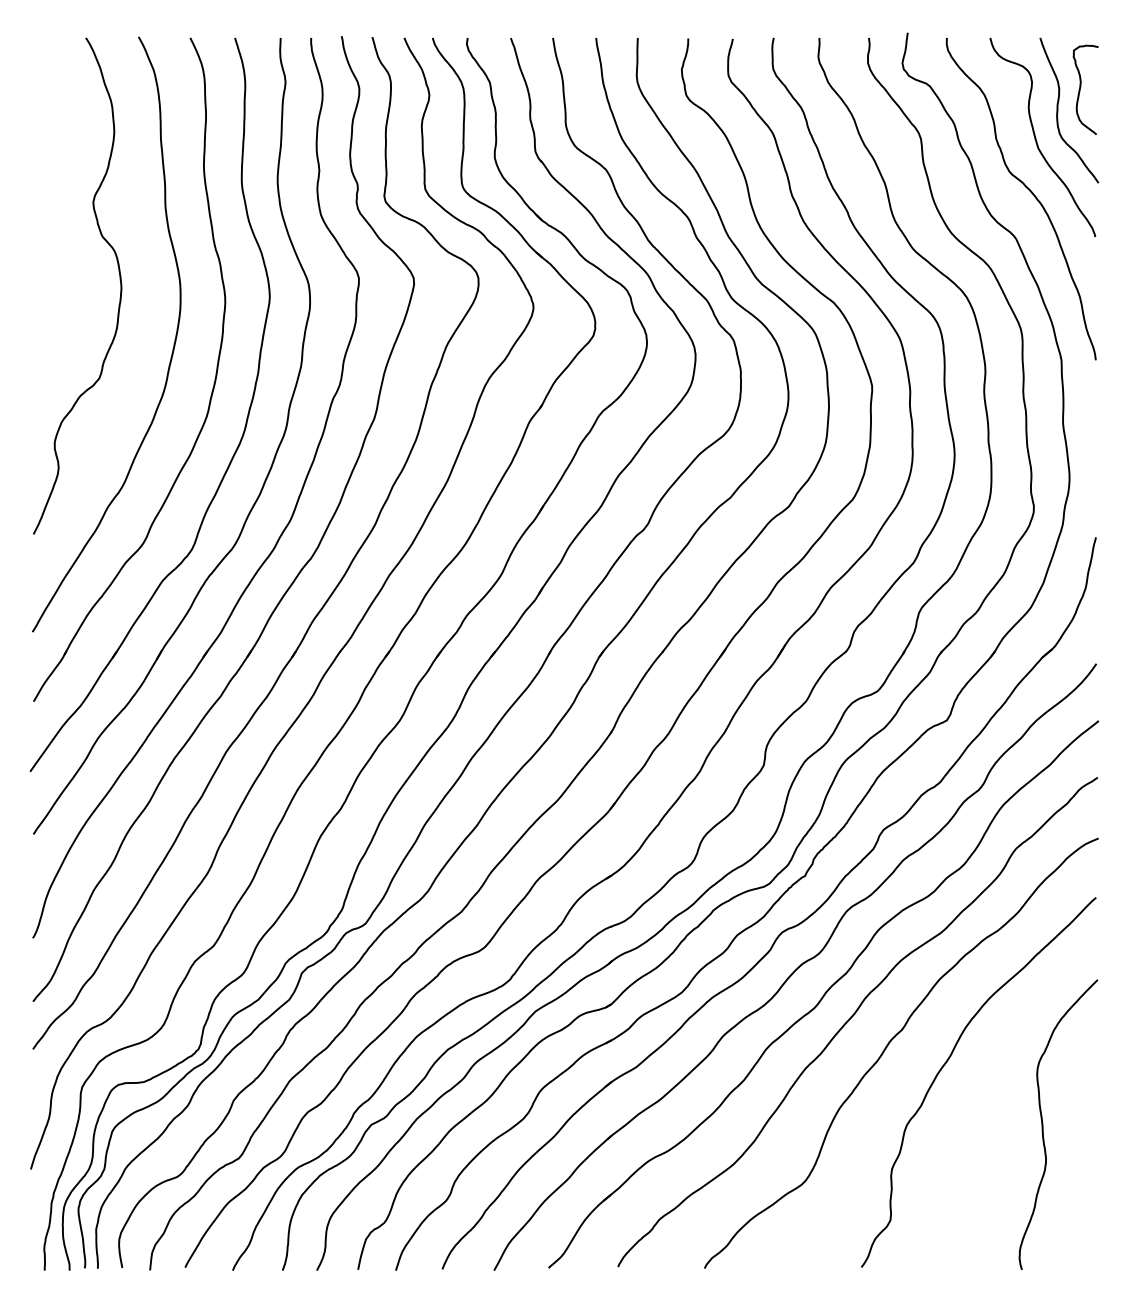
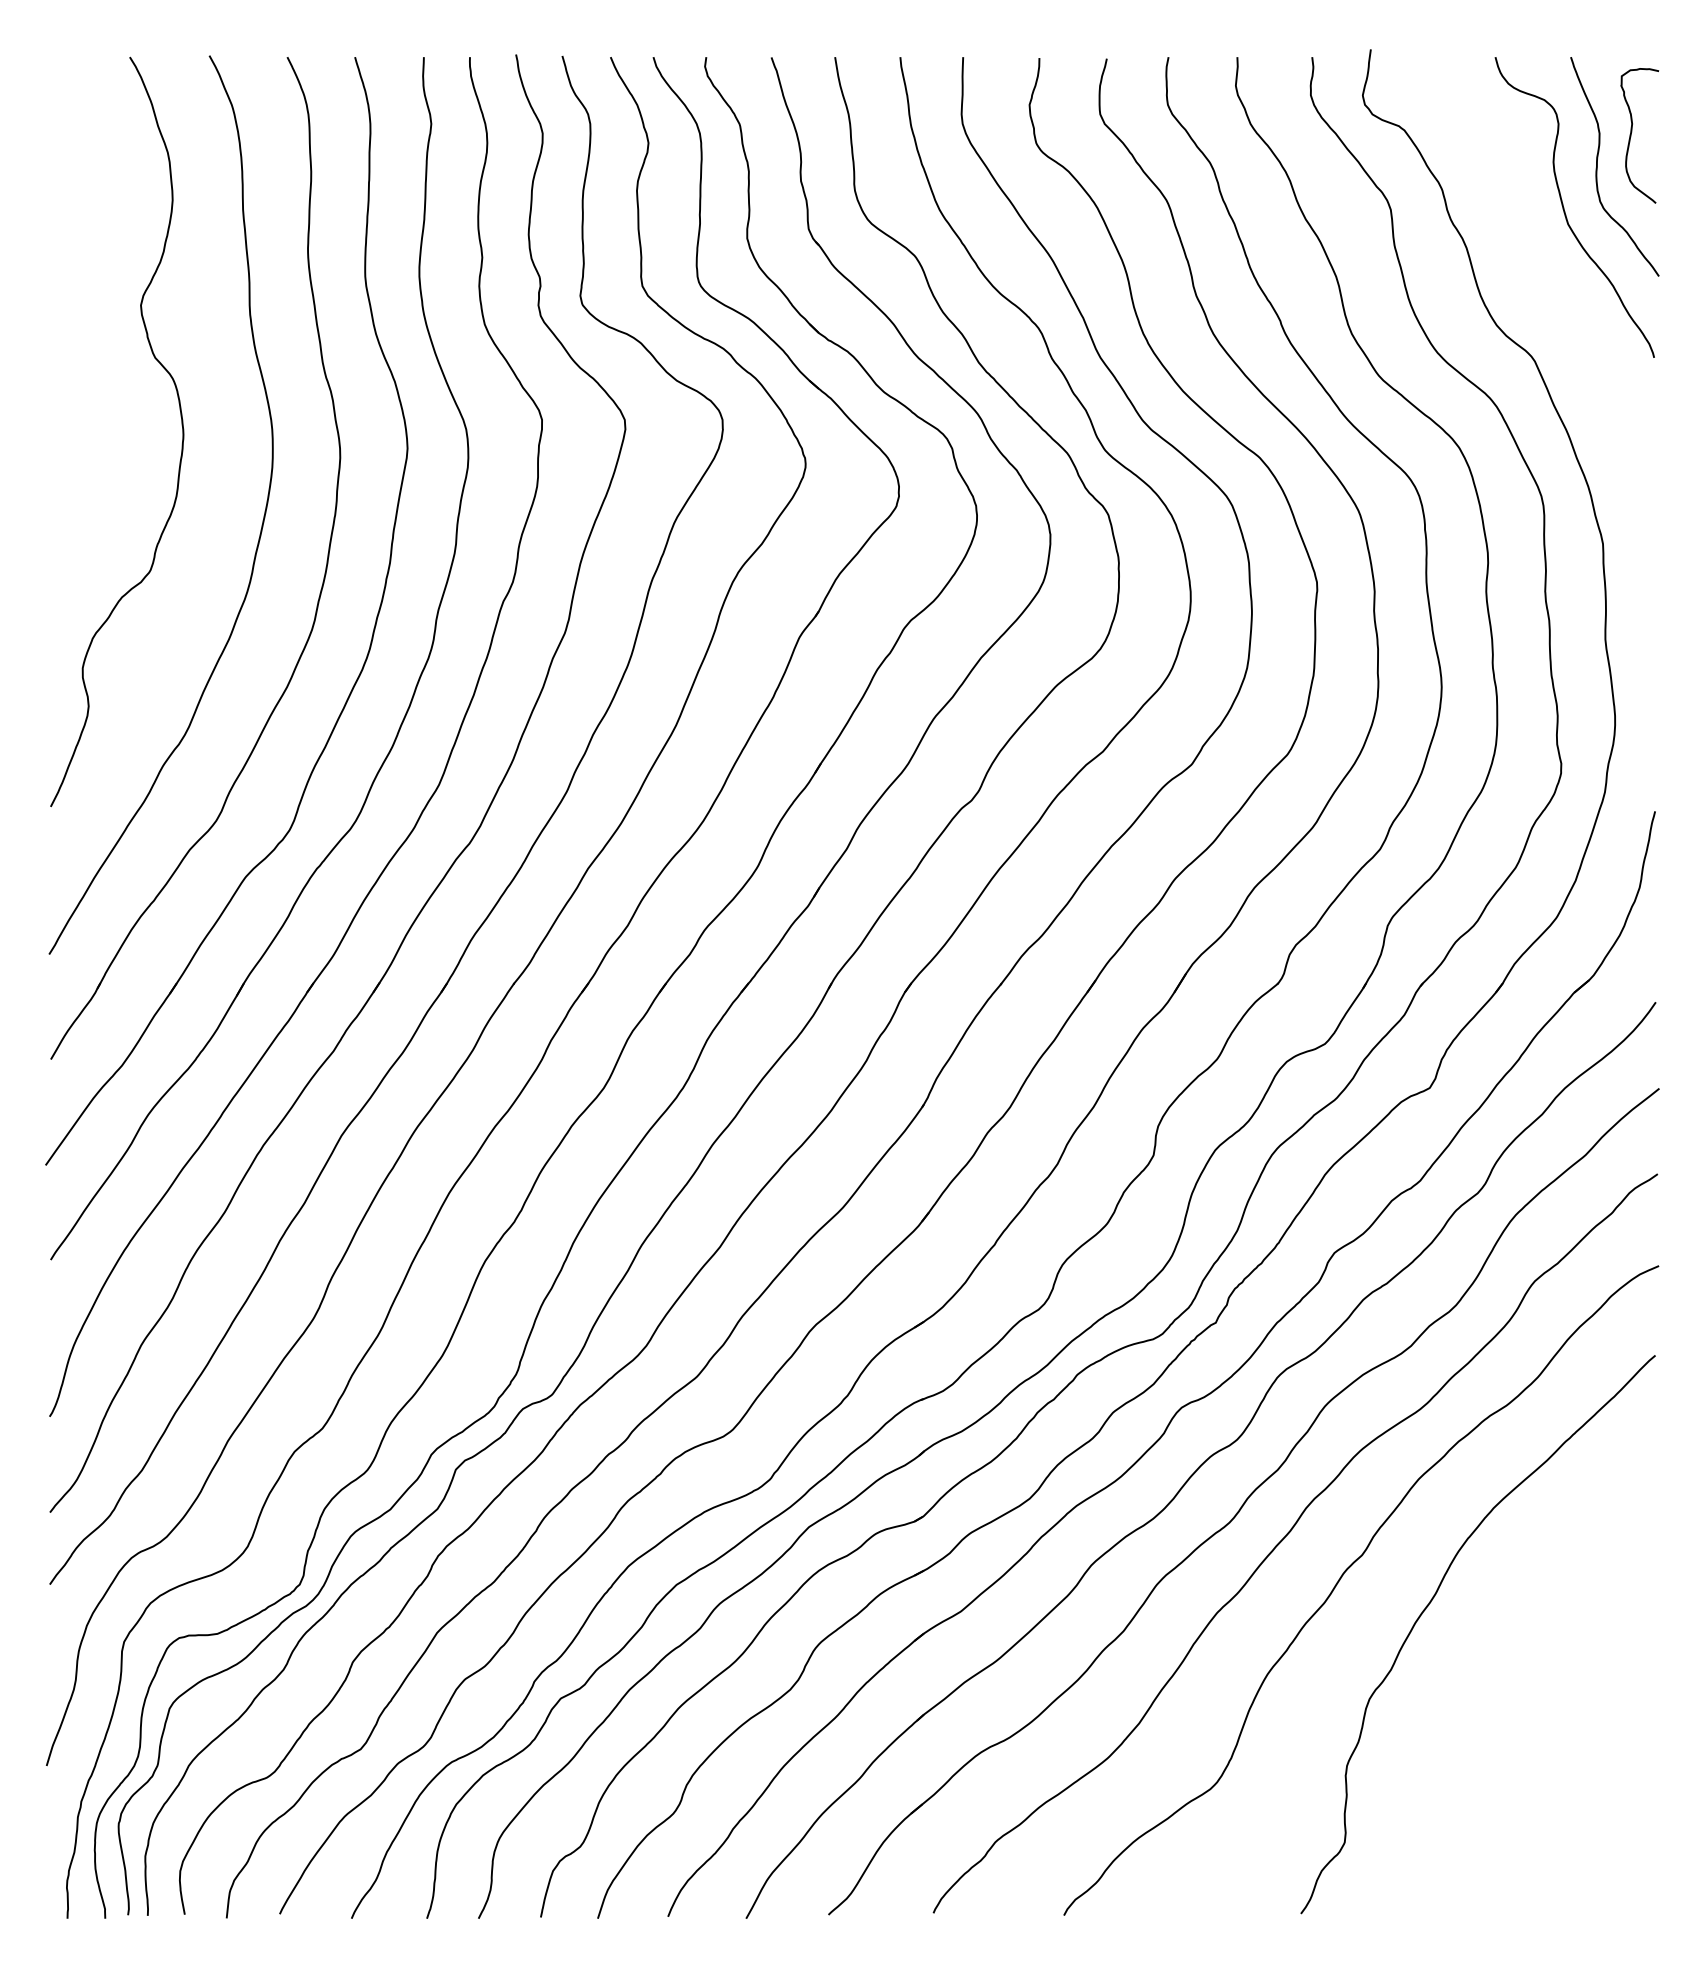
curve: (1028, 190) -> (1553, 287), removed
curve: (1043, 1124) -> (1575, 1698), removed

